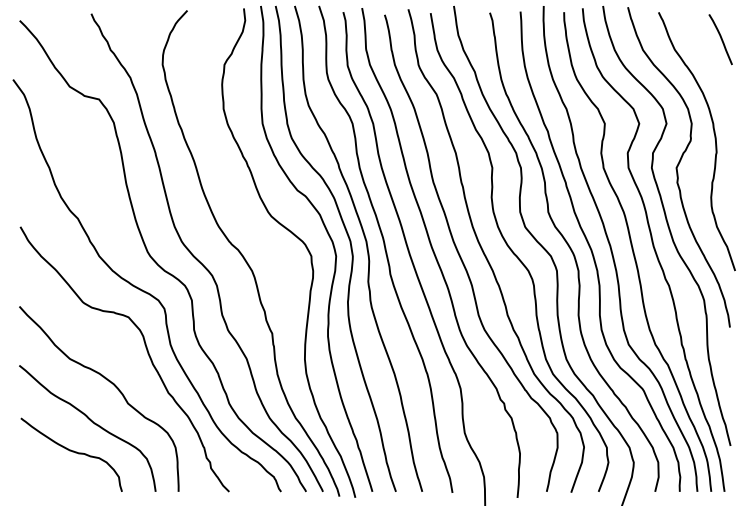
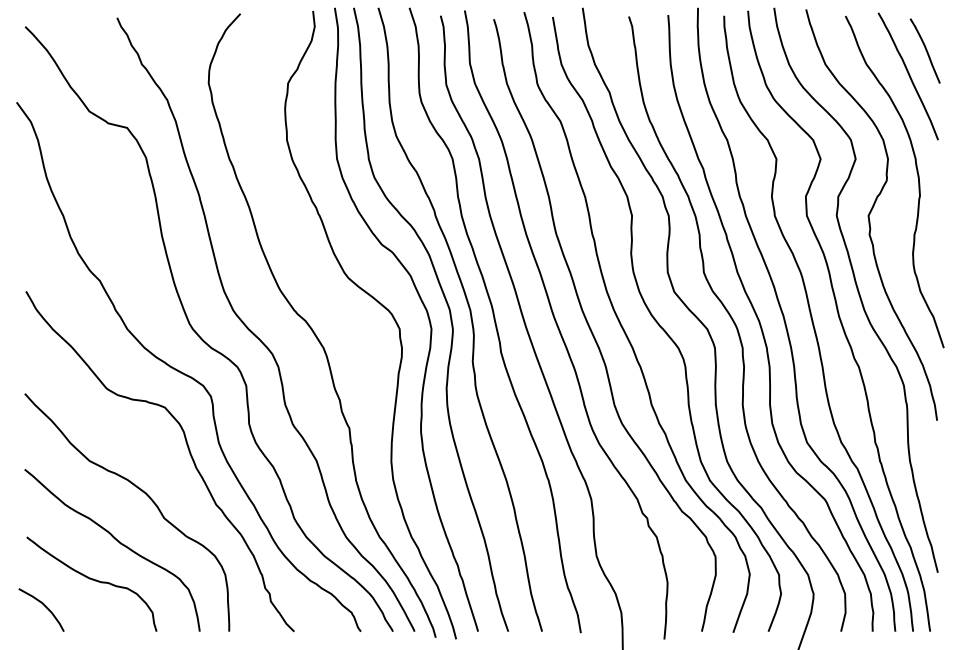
curve: (707, 59) -> (908, 76), added
curve: (34, 472) -> (44, 606), added

